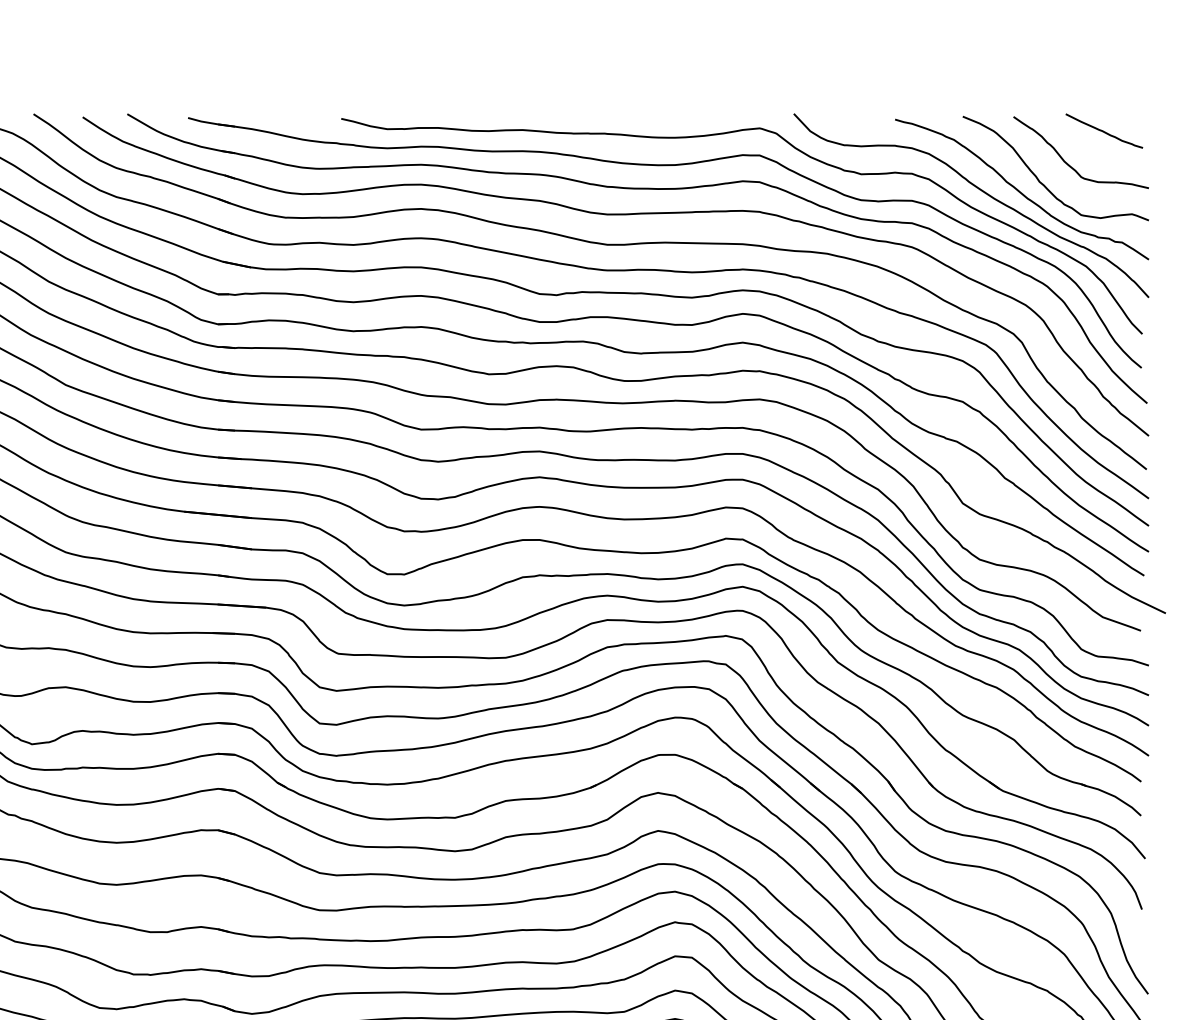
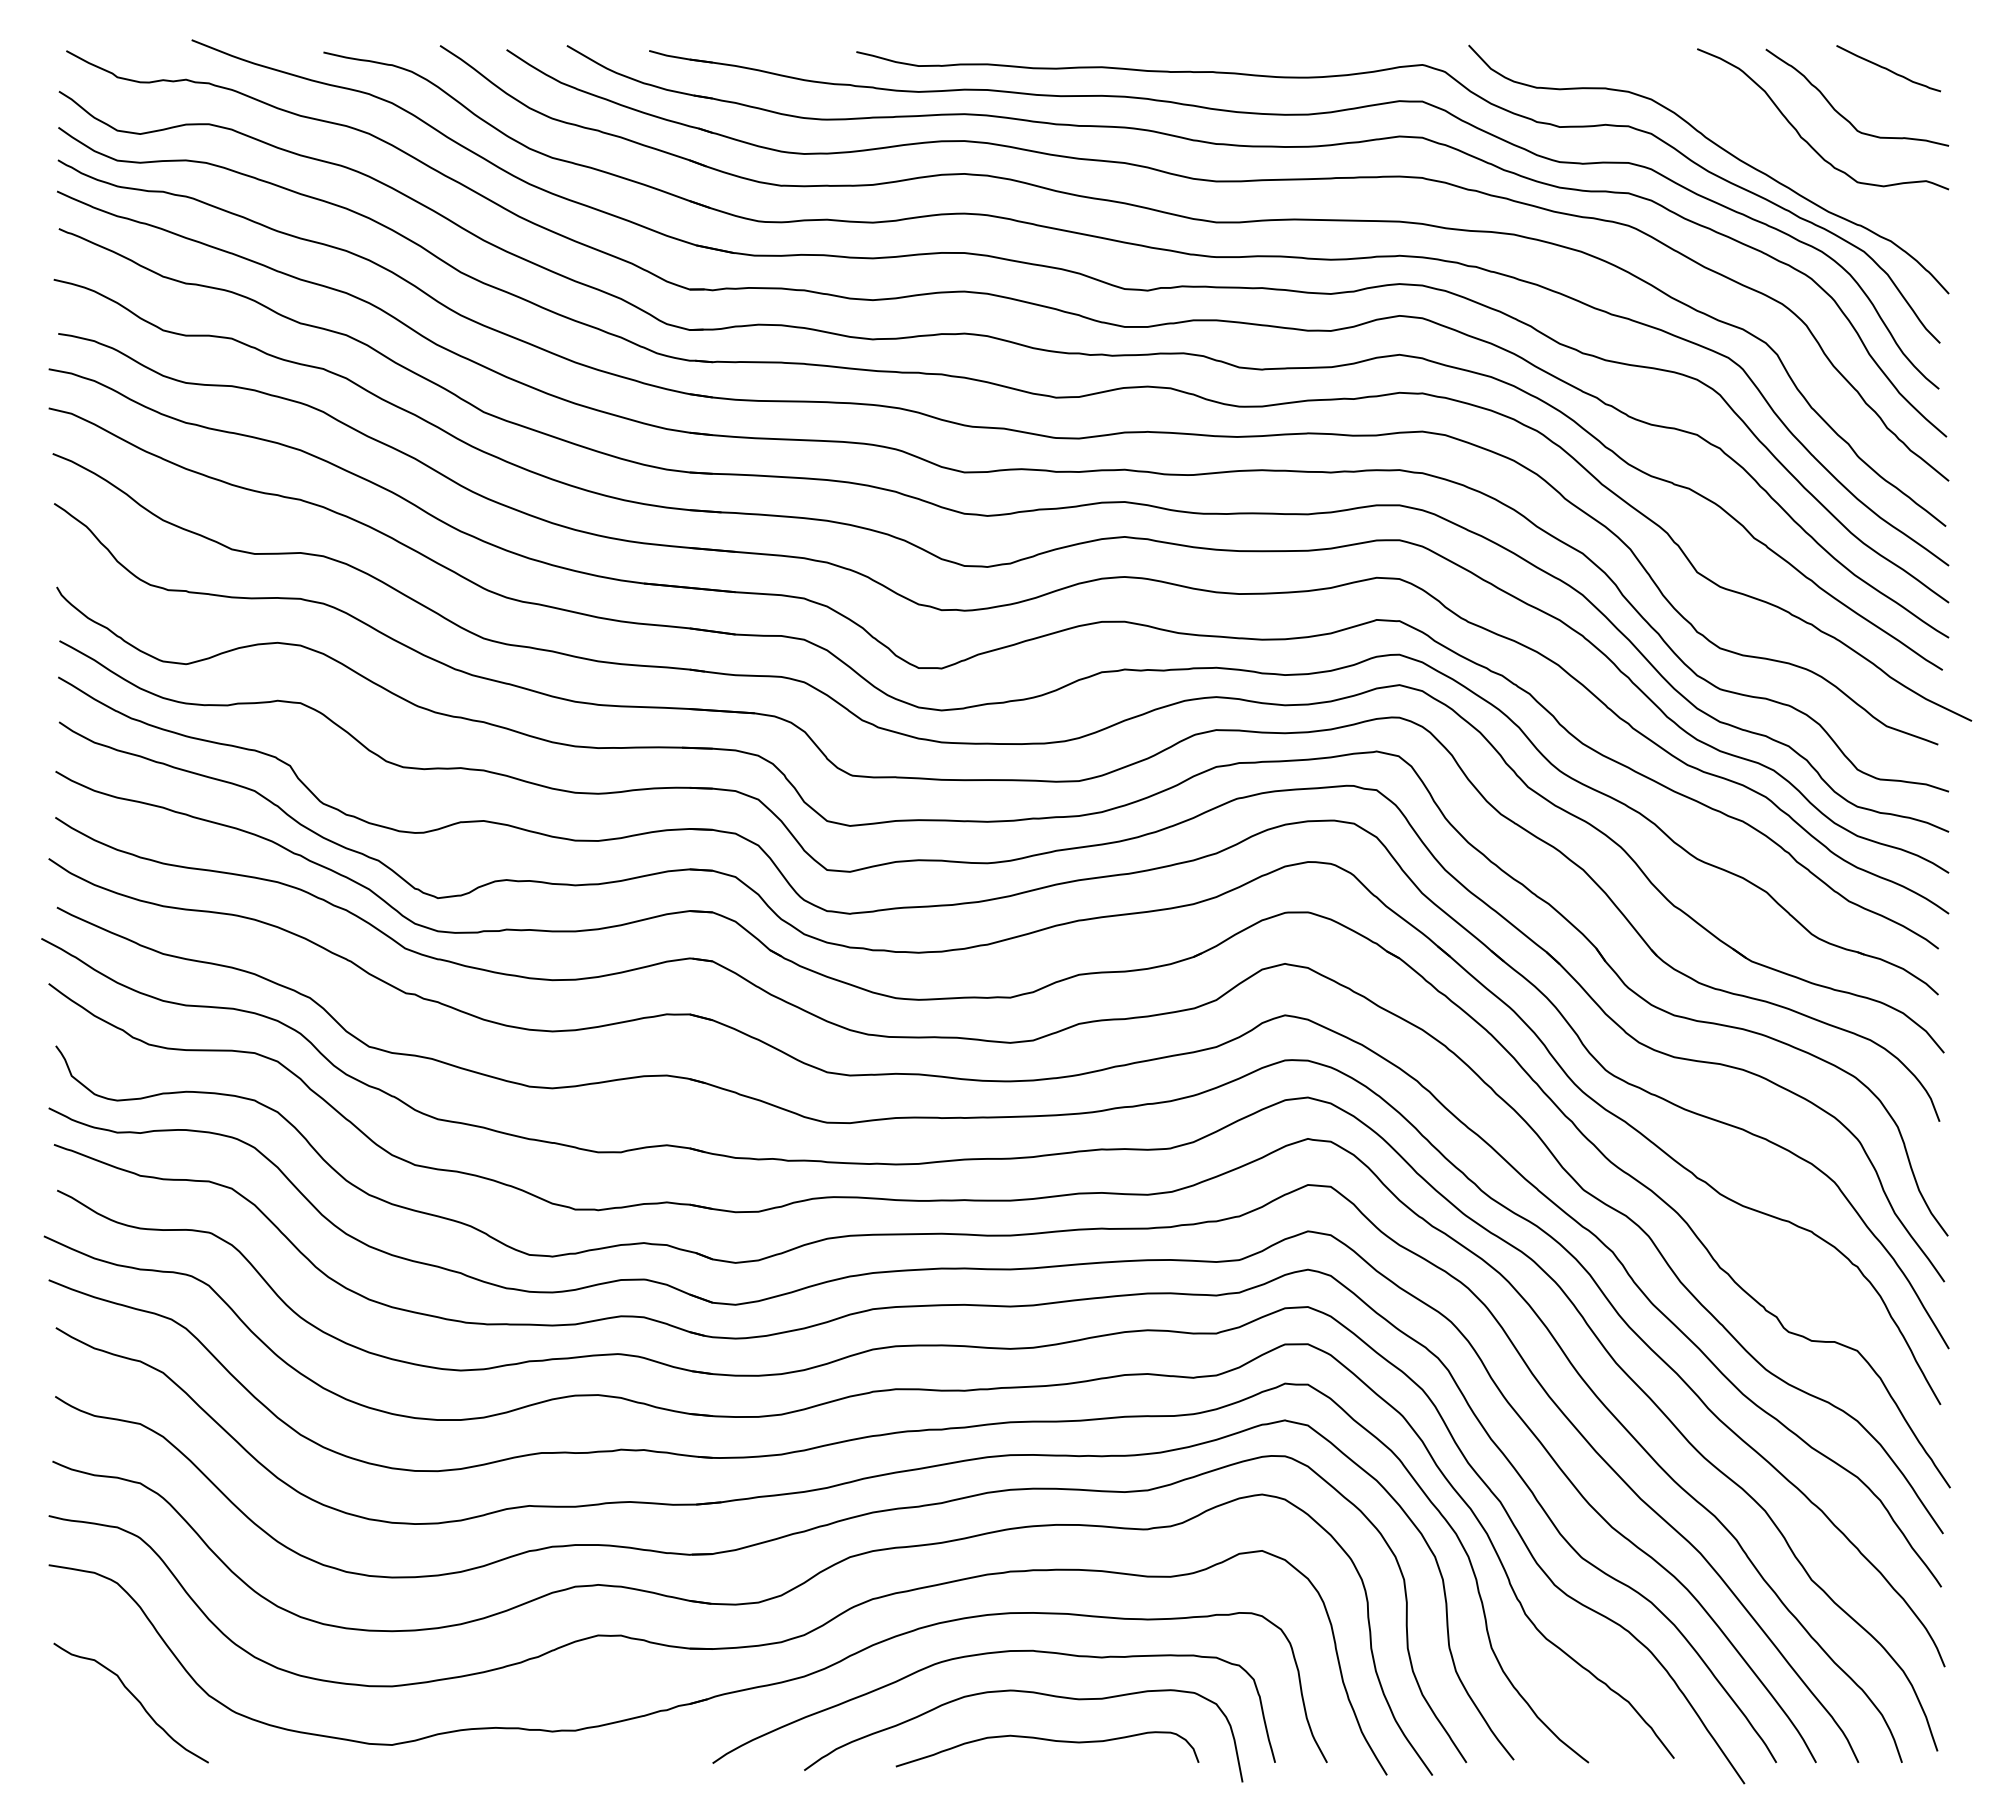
curve: (1019, 190) -> (1774, 149), removed

